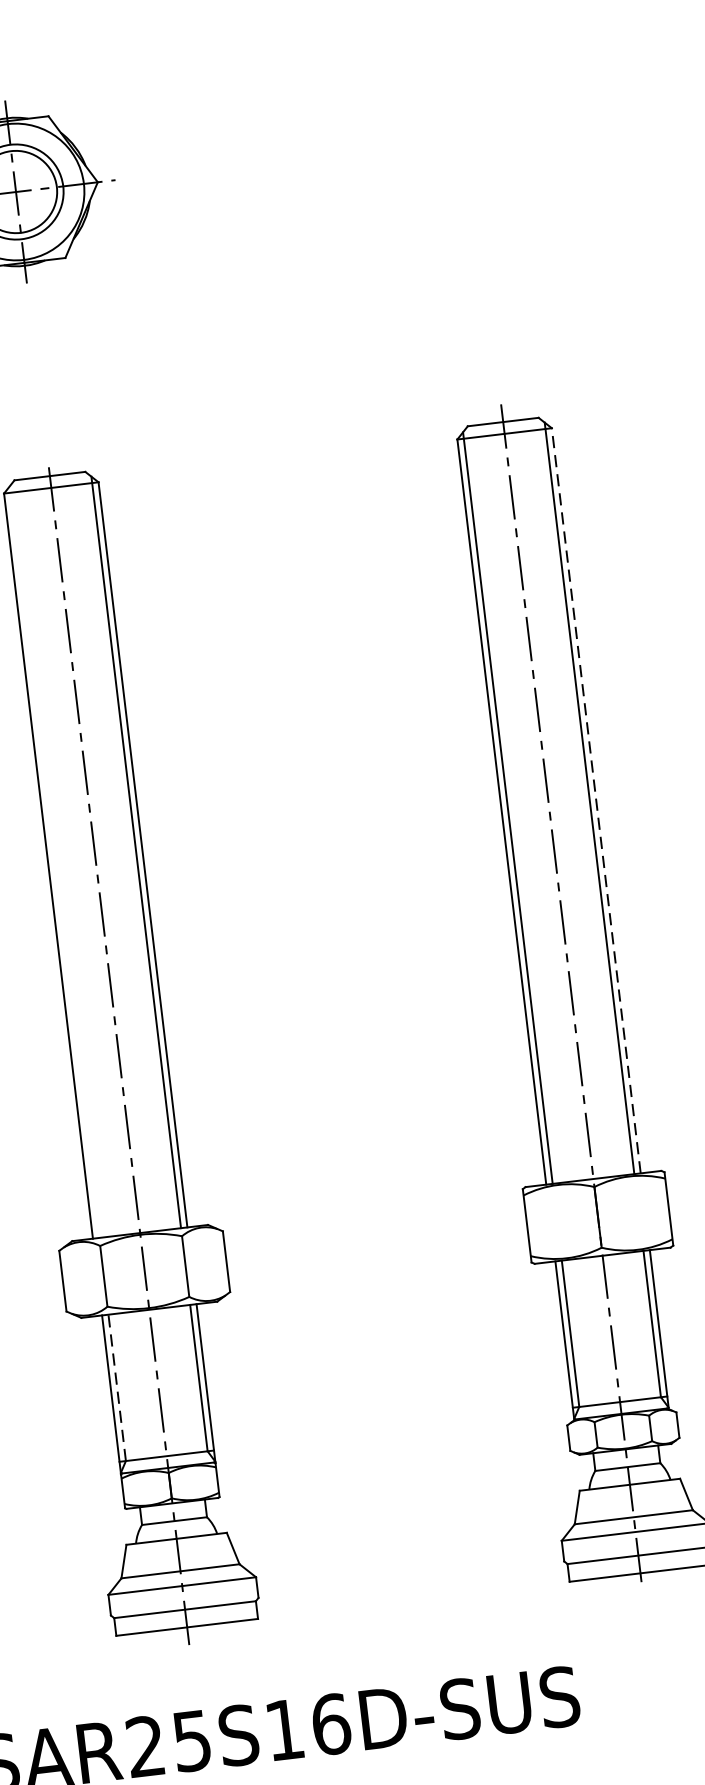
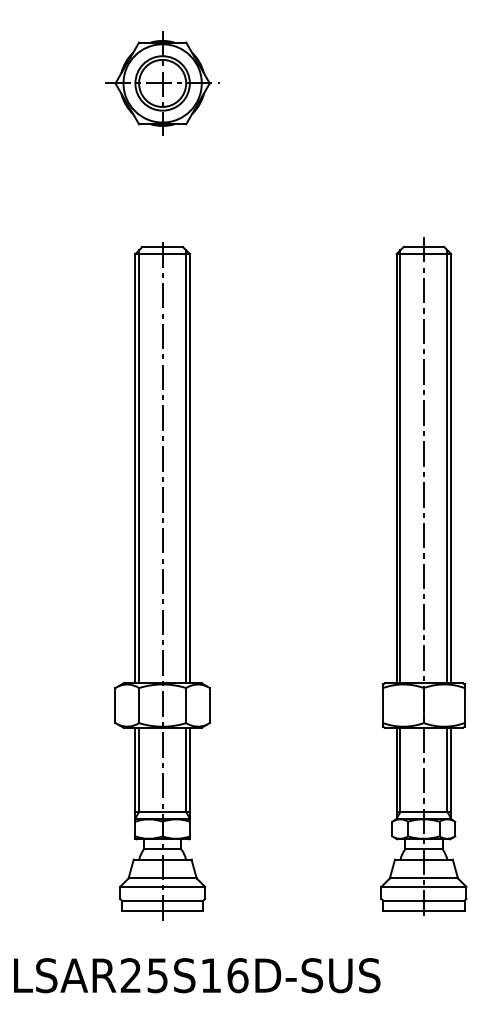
line: (596, 800) -> (451, 468), dashed -> solid
line: (55, 861) -> (139, 466), added
line: (117, 1387) -> (139, 769), dashed -> solid

